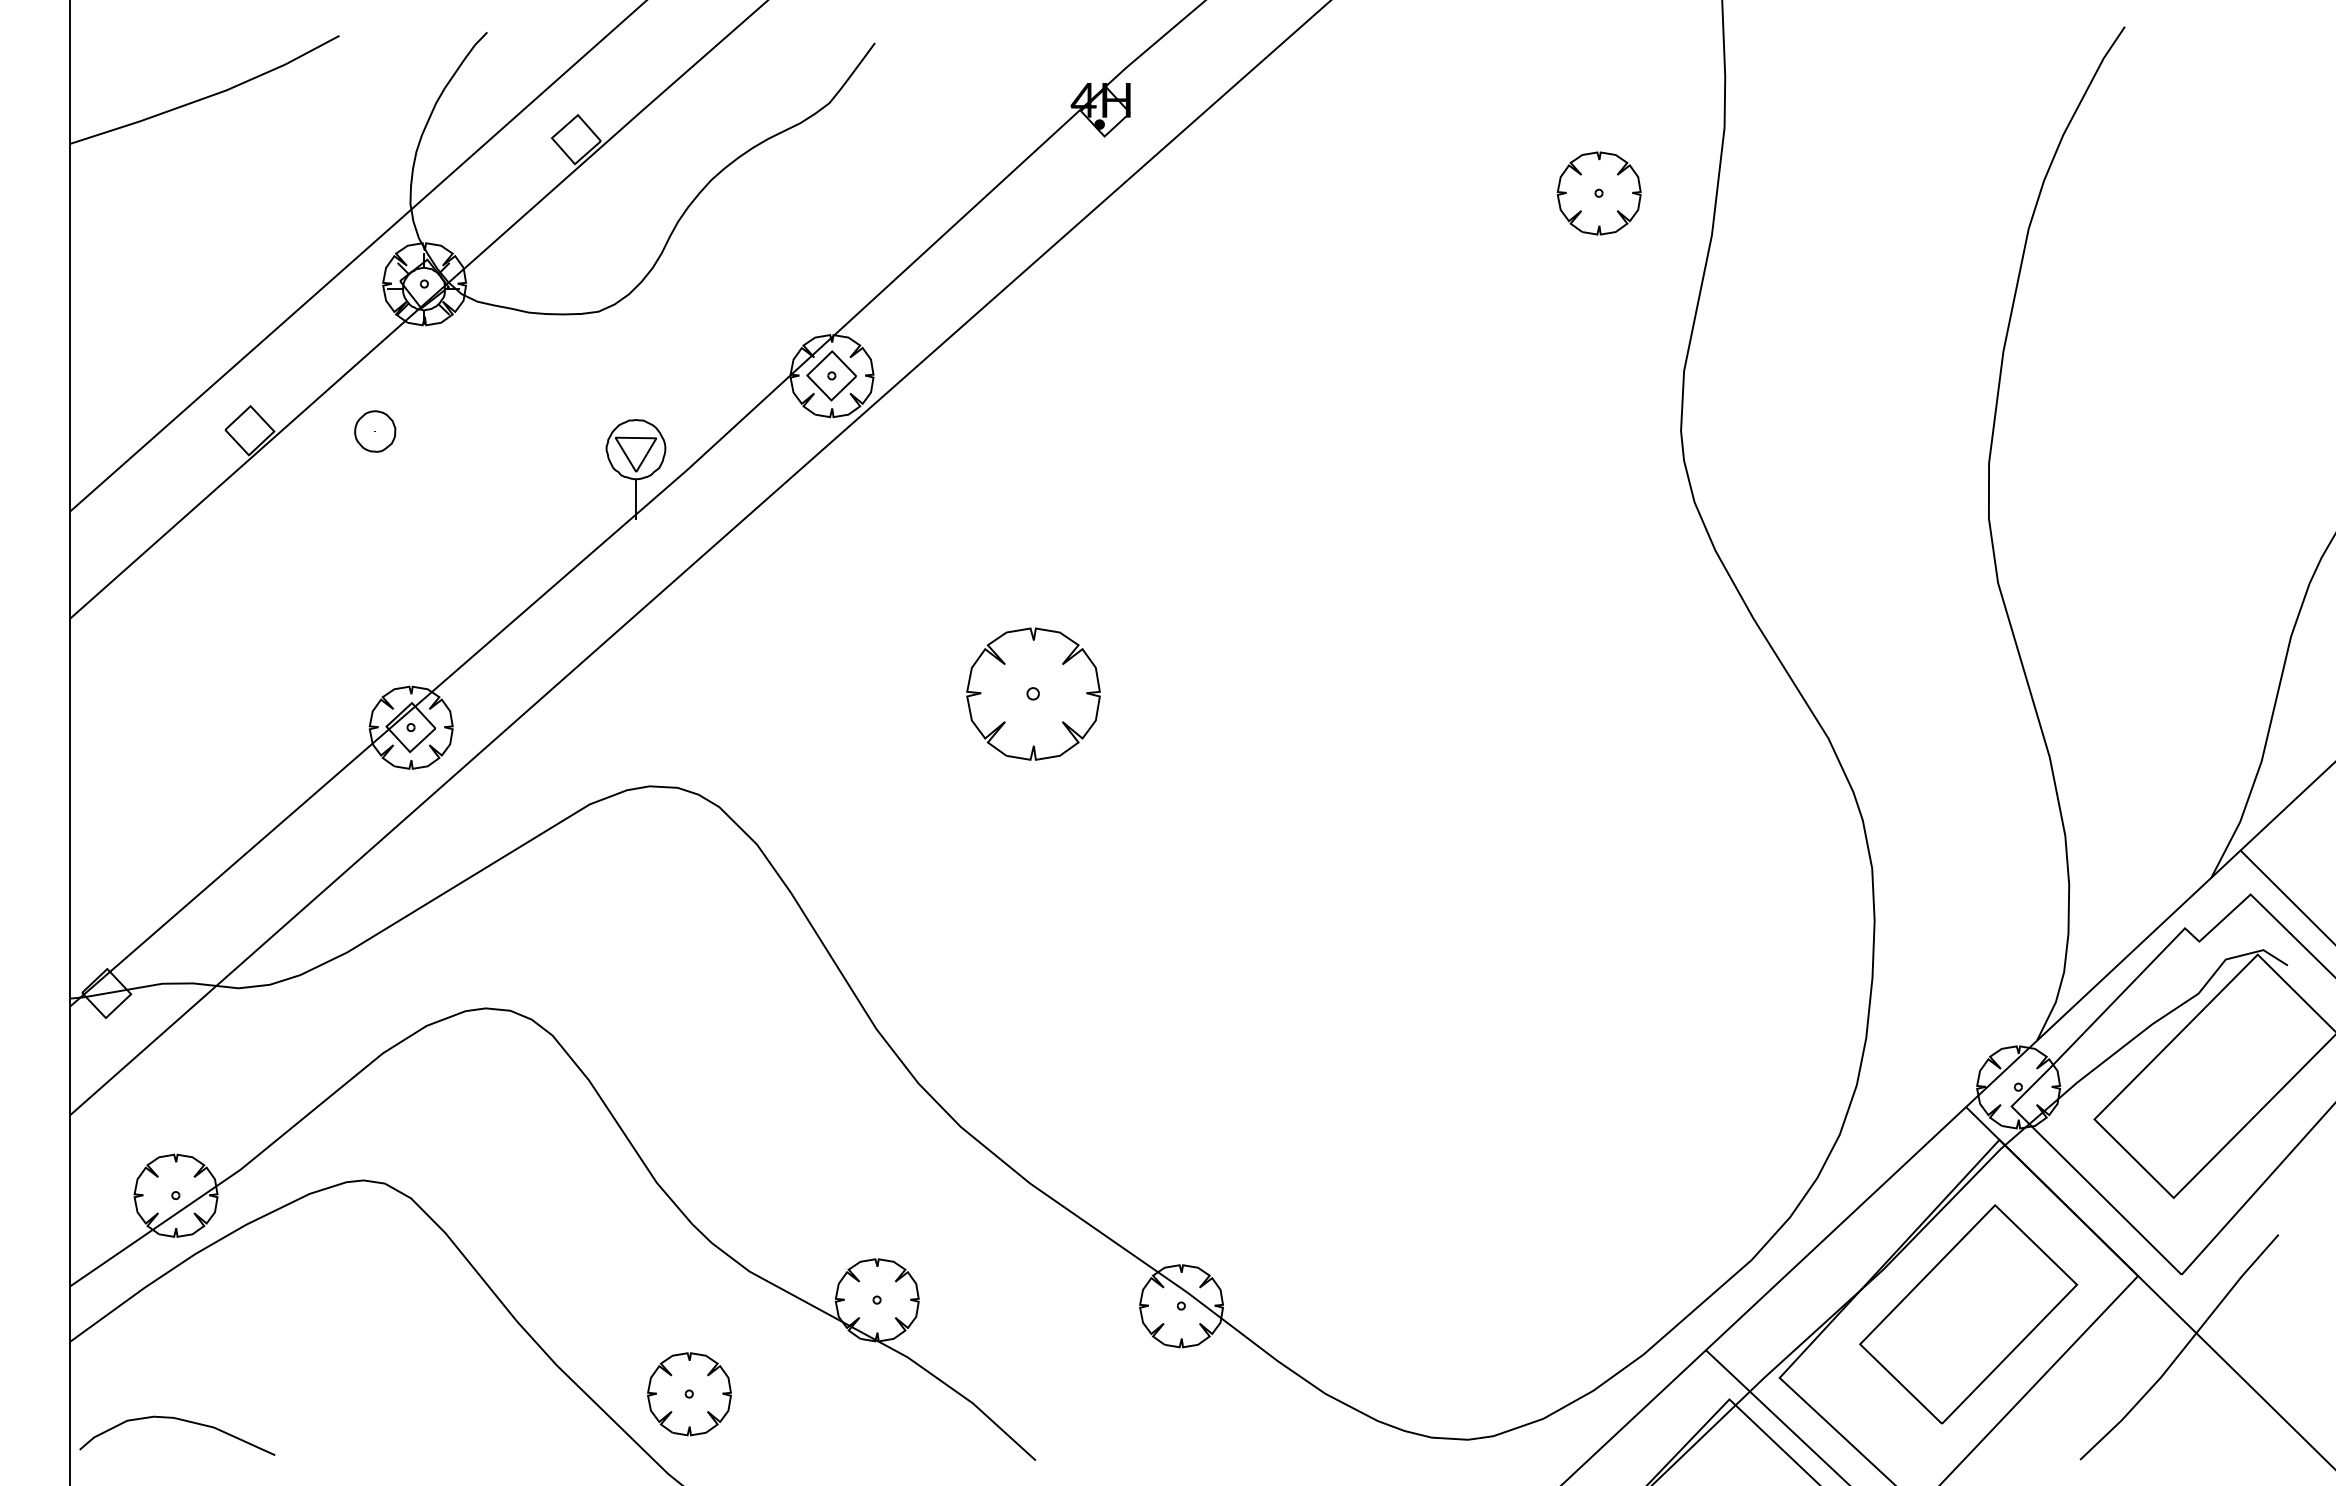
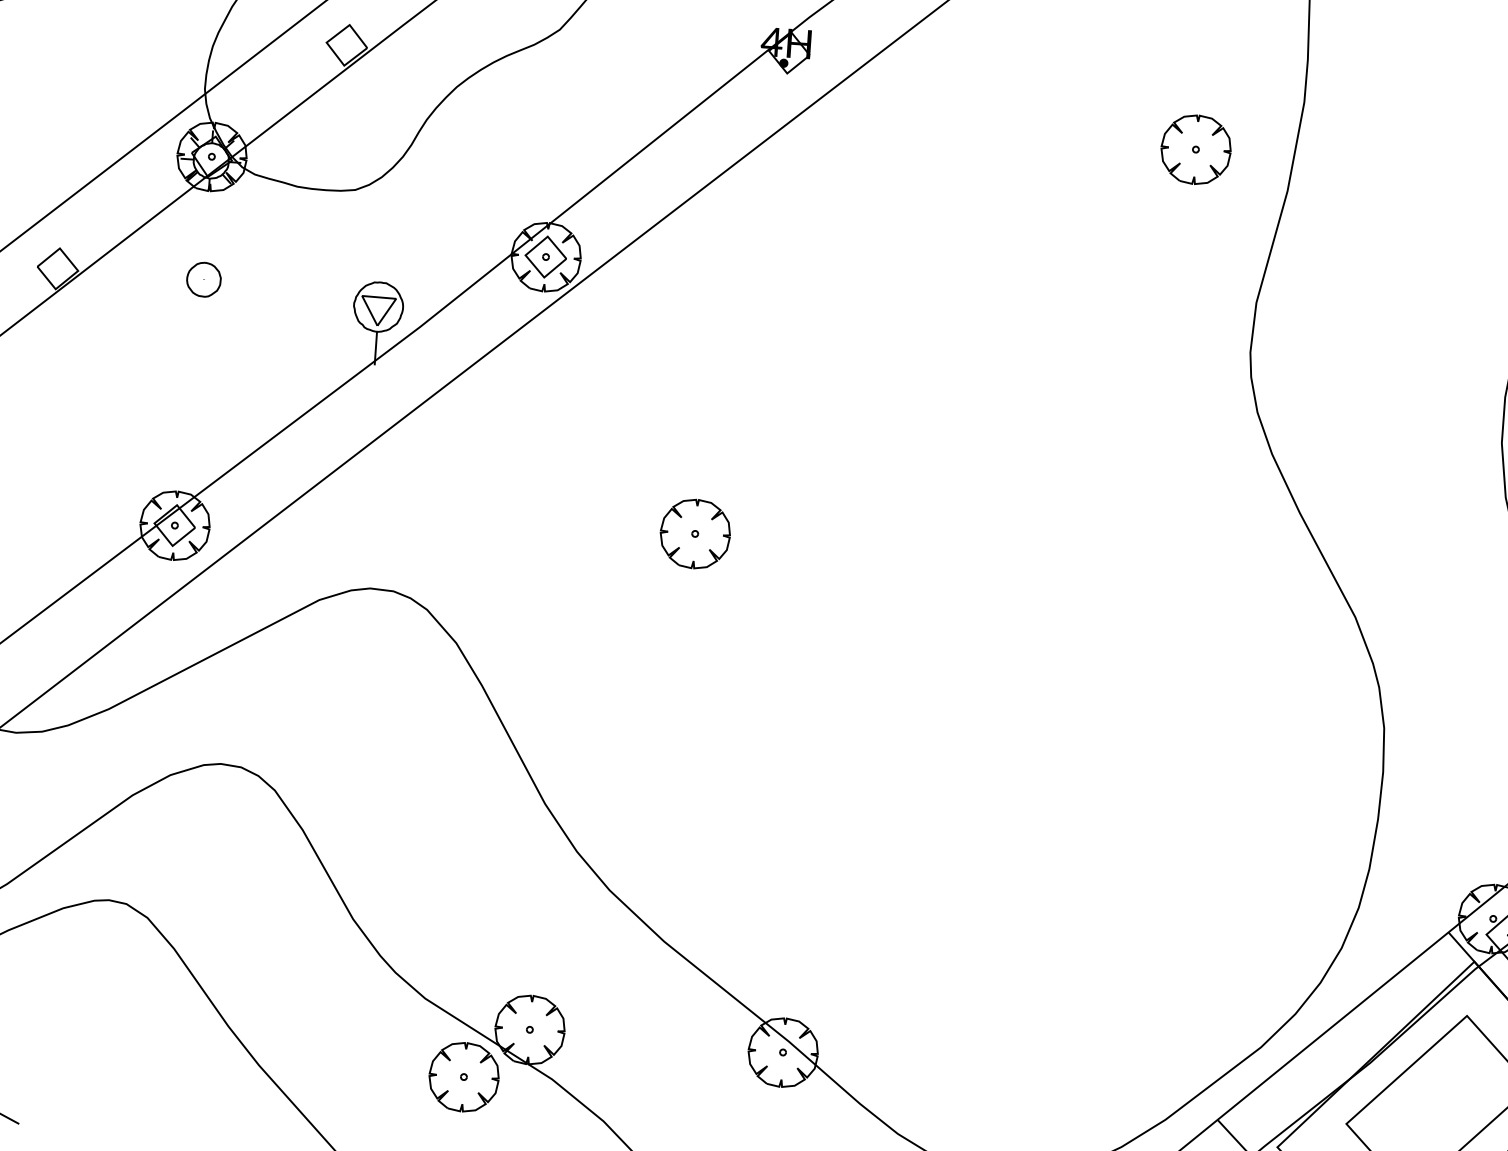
part: (375, 431) -> (204, 279), moved
part: (1032, 694) -> (694, 534), size x0.62
part: (689, 1394) -> (464, 1077), moved

